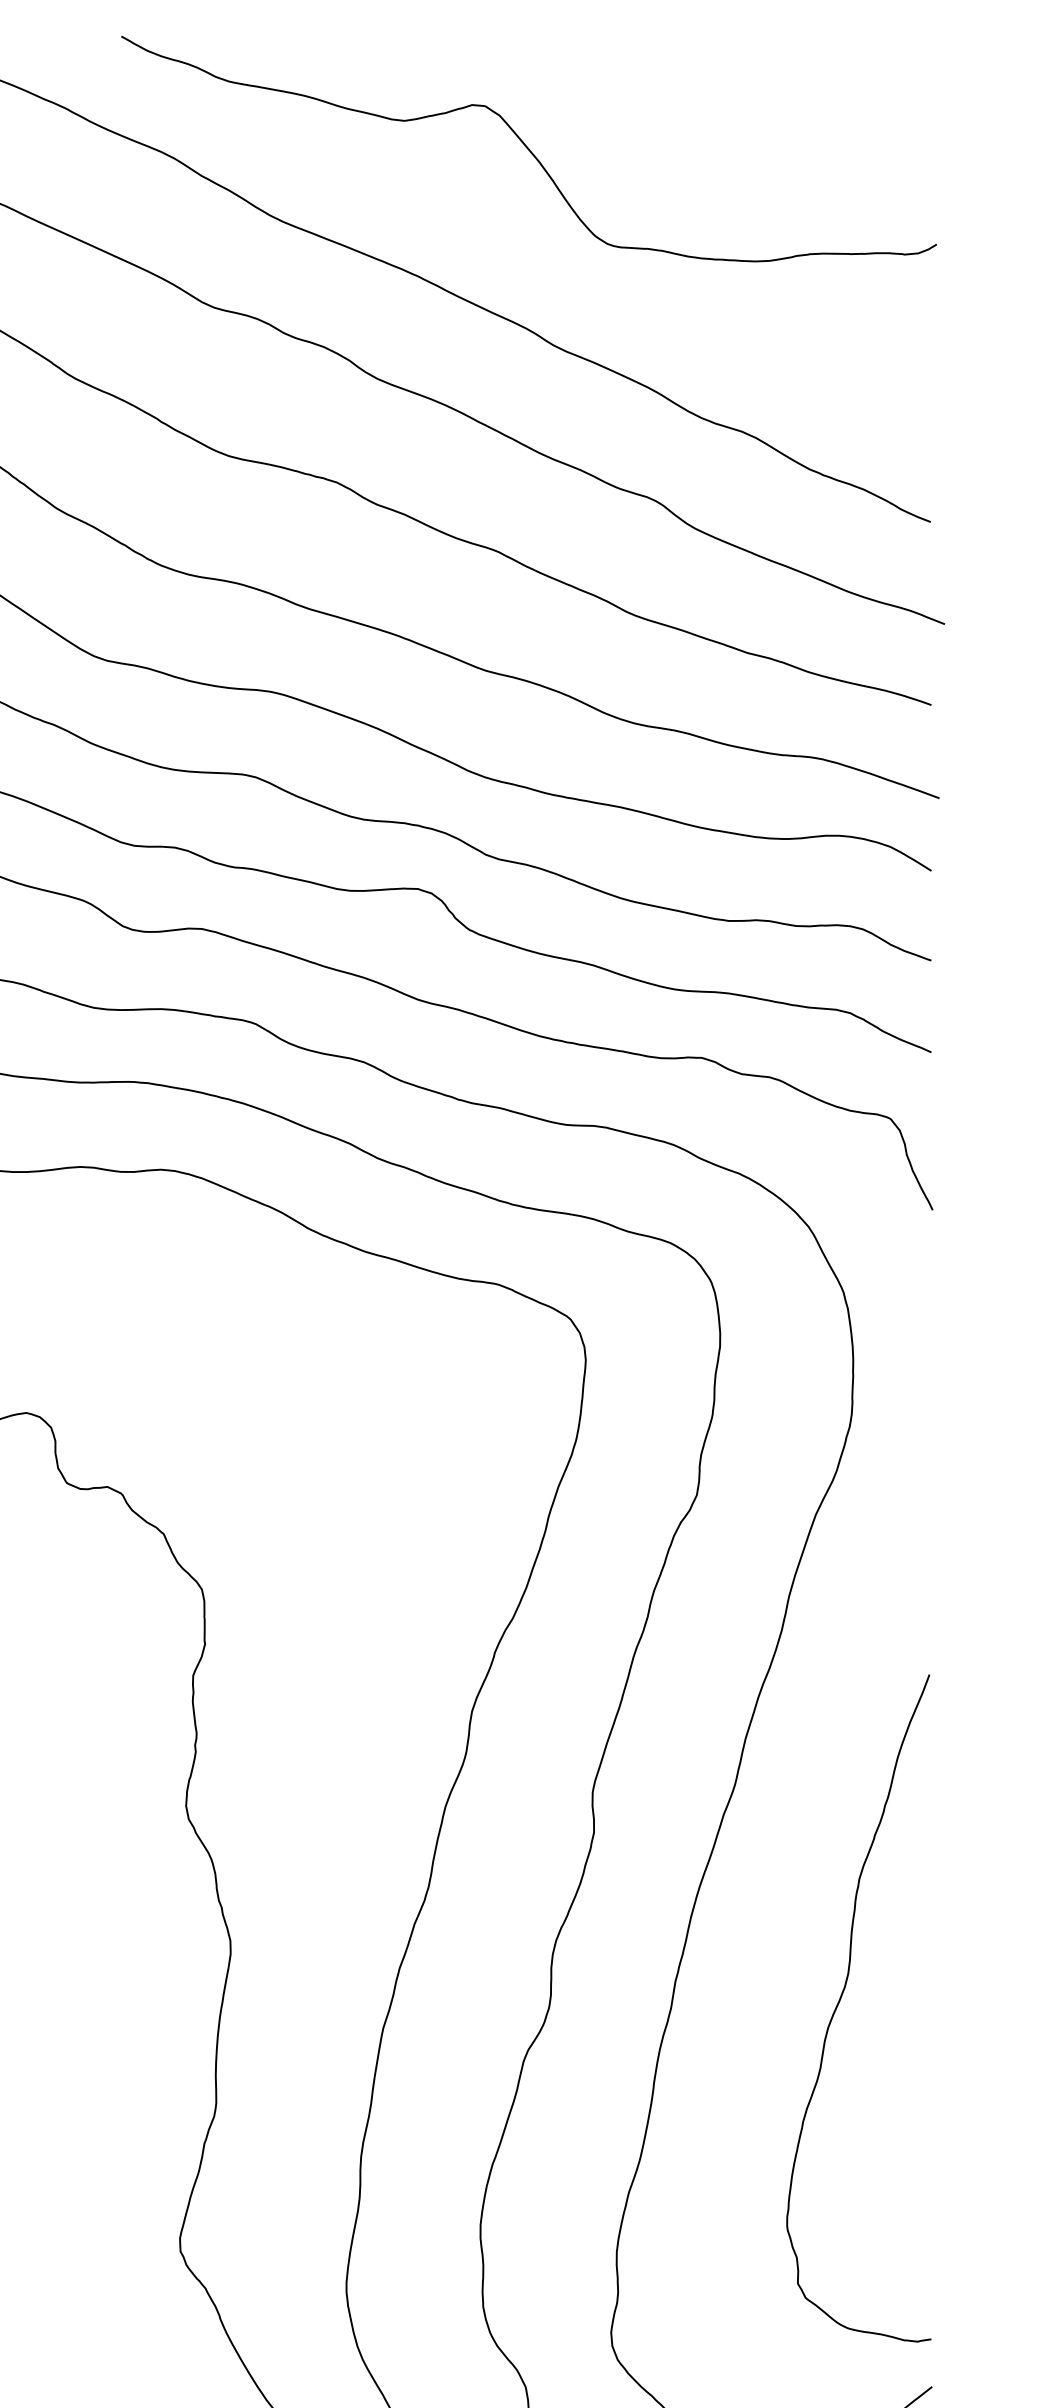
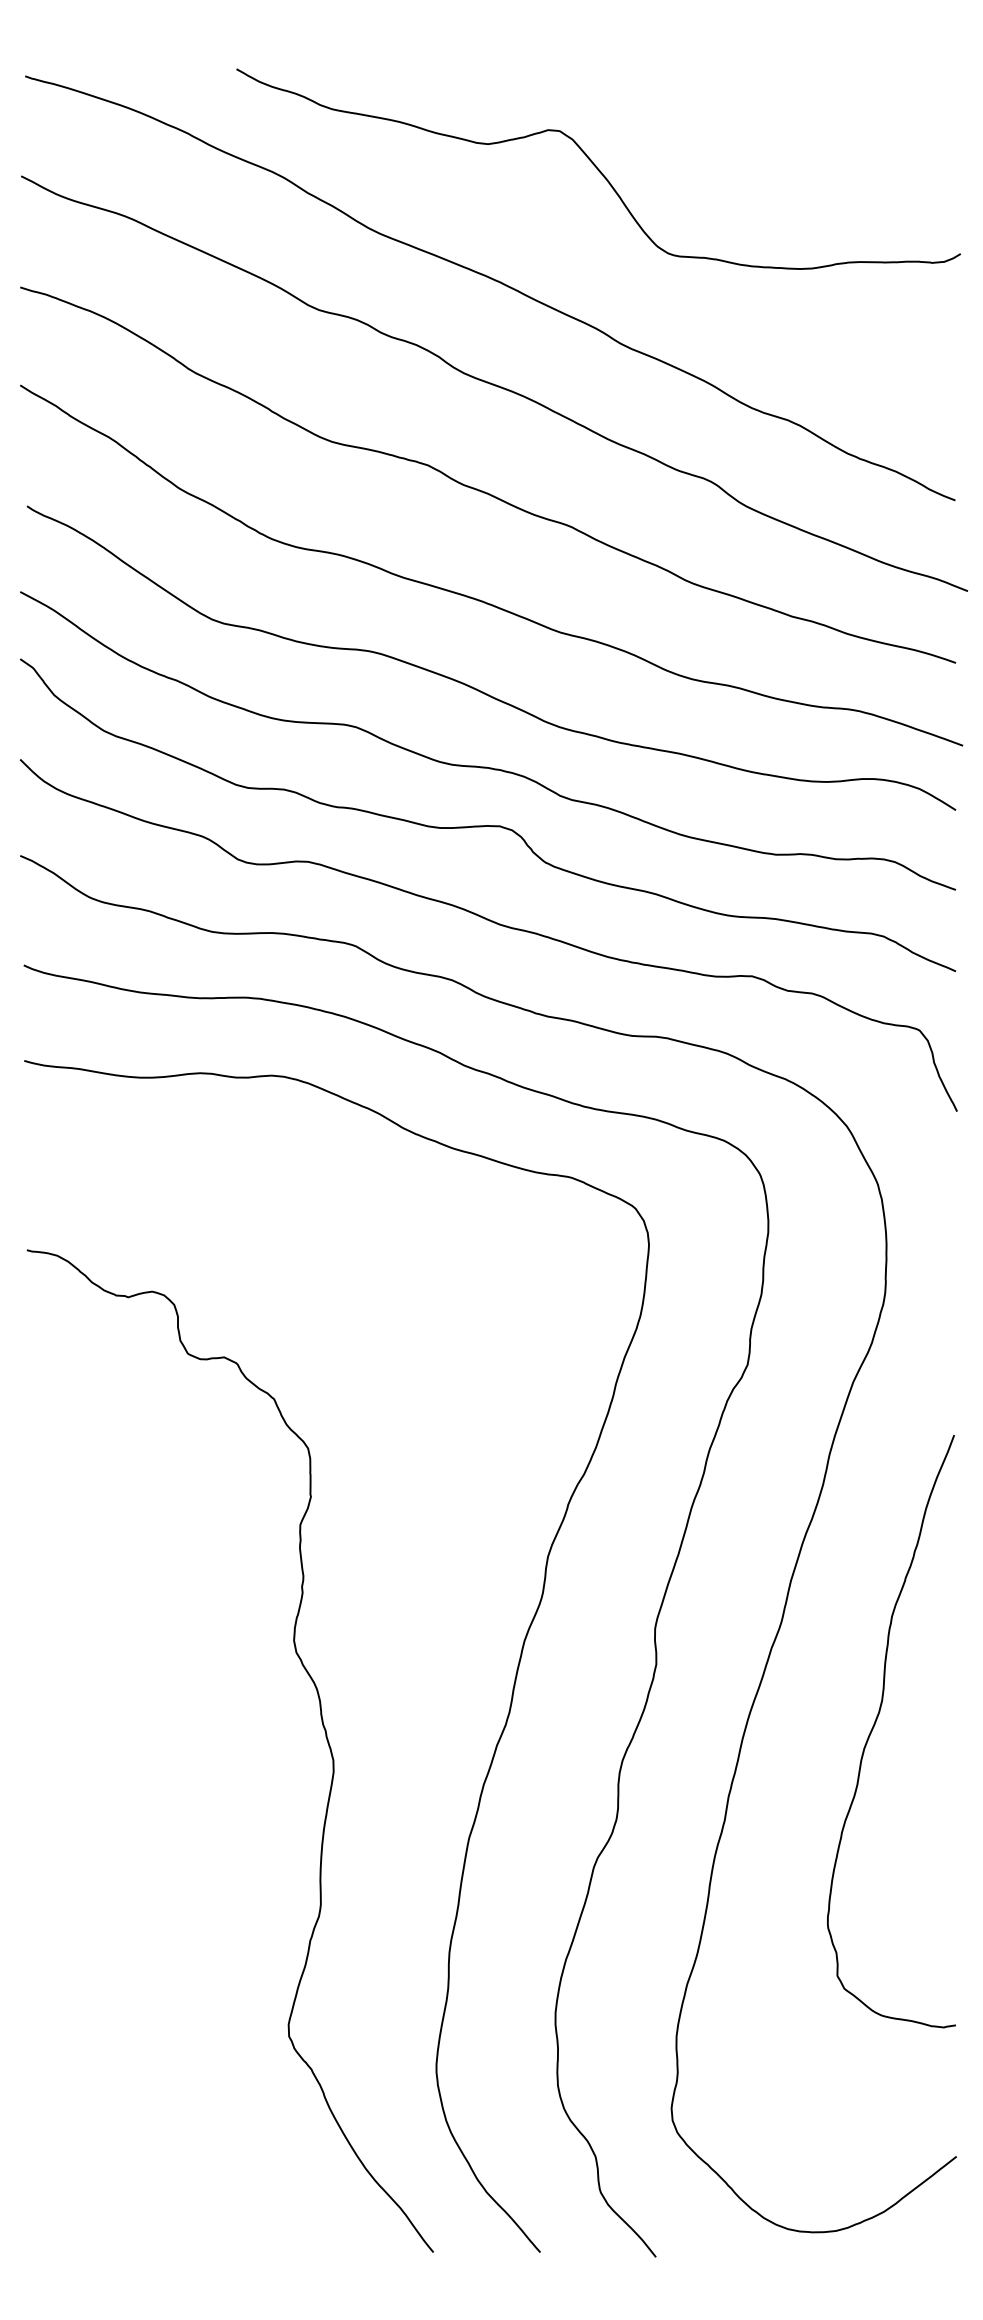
curve: (840, 2000) -> (875, 1724), moved

